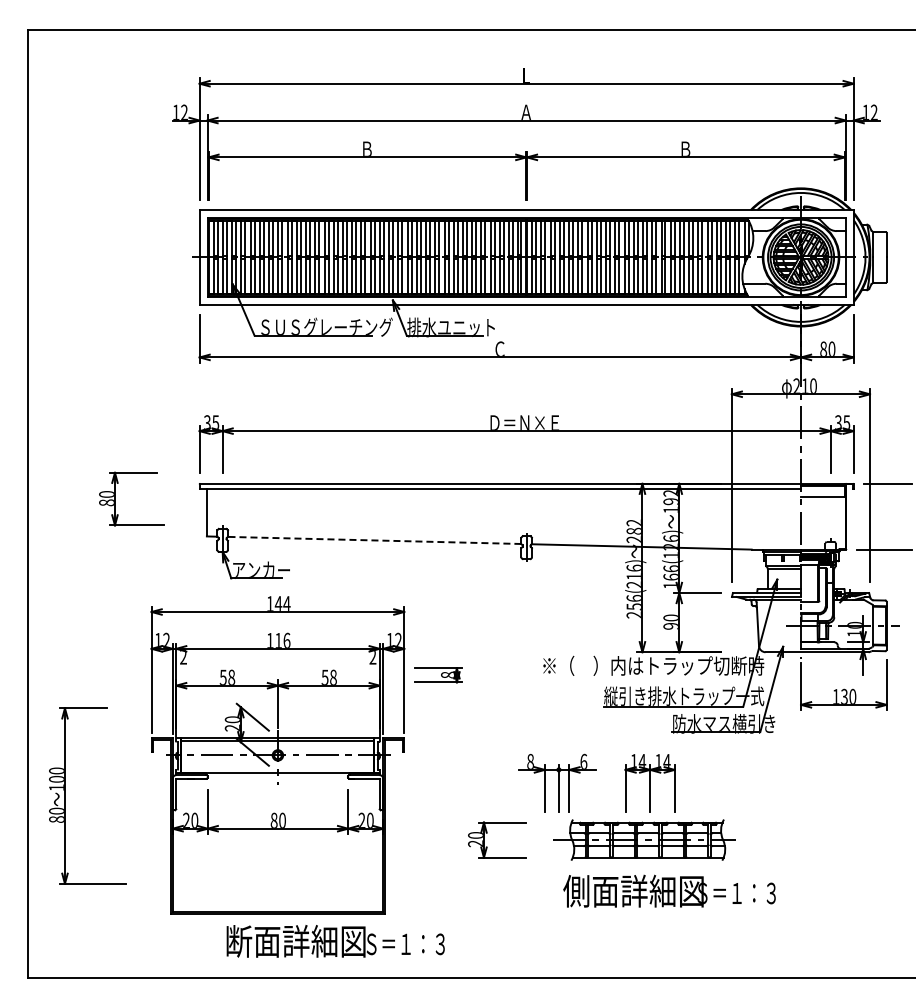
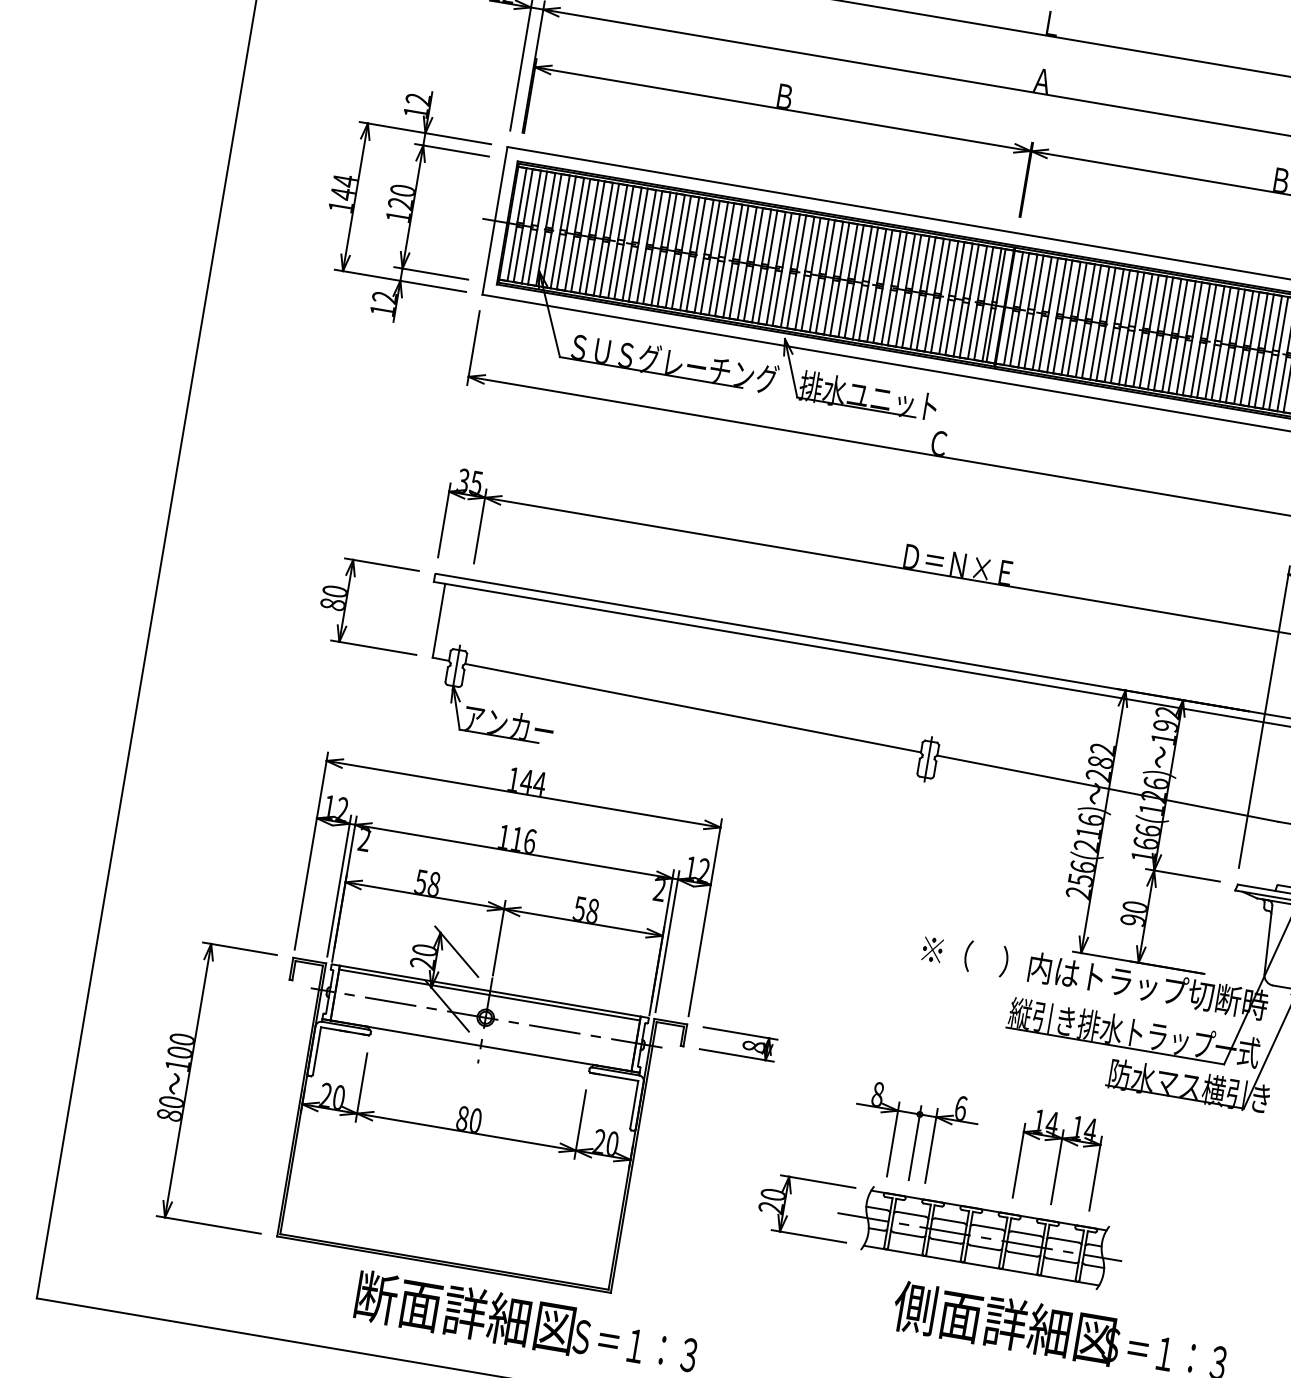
part: (141, 257) -> (404, 205), added
part: (115, 498) -> (347, 600), moved
line: (374, 540) -> (692, 708), dashed -> solid
part: (438, 675) -> (738, 1044), moved
part: (65, 795) -> (189, 1079), moved
part: (644, 839) -> (980, 1236), moved

